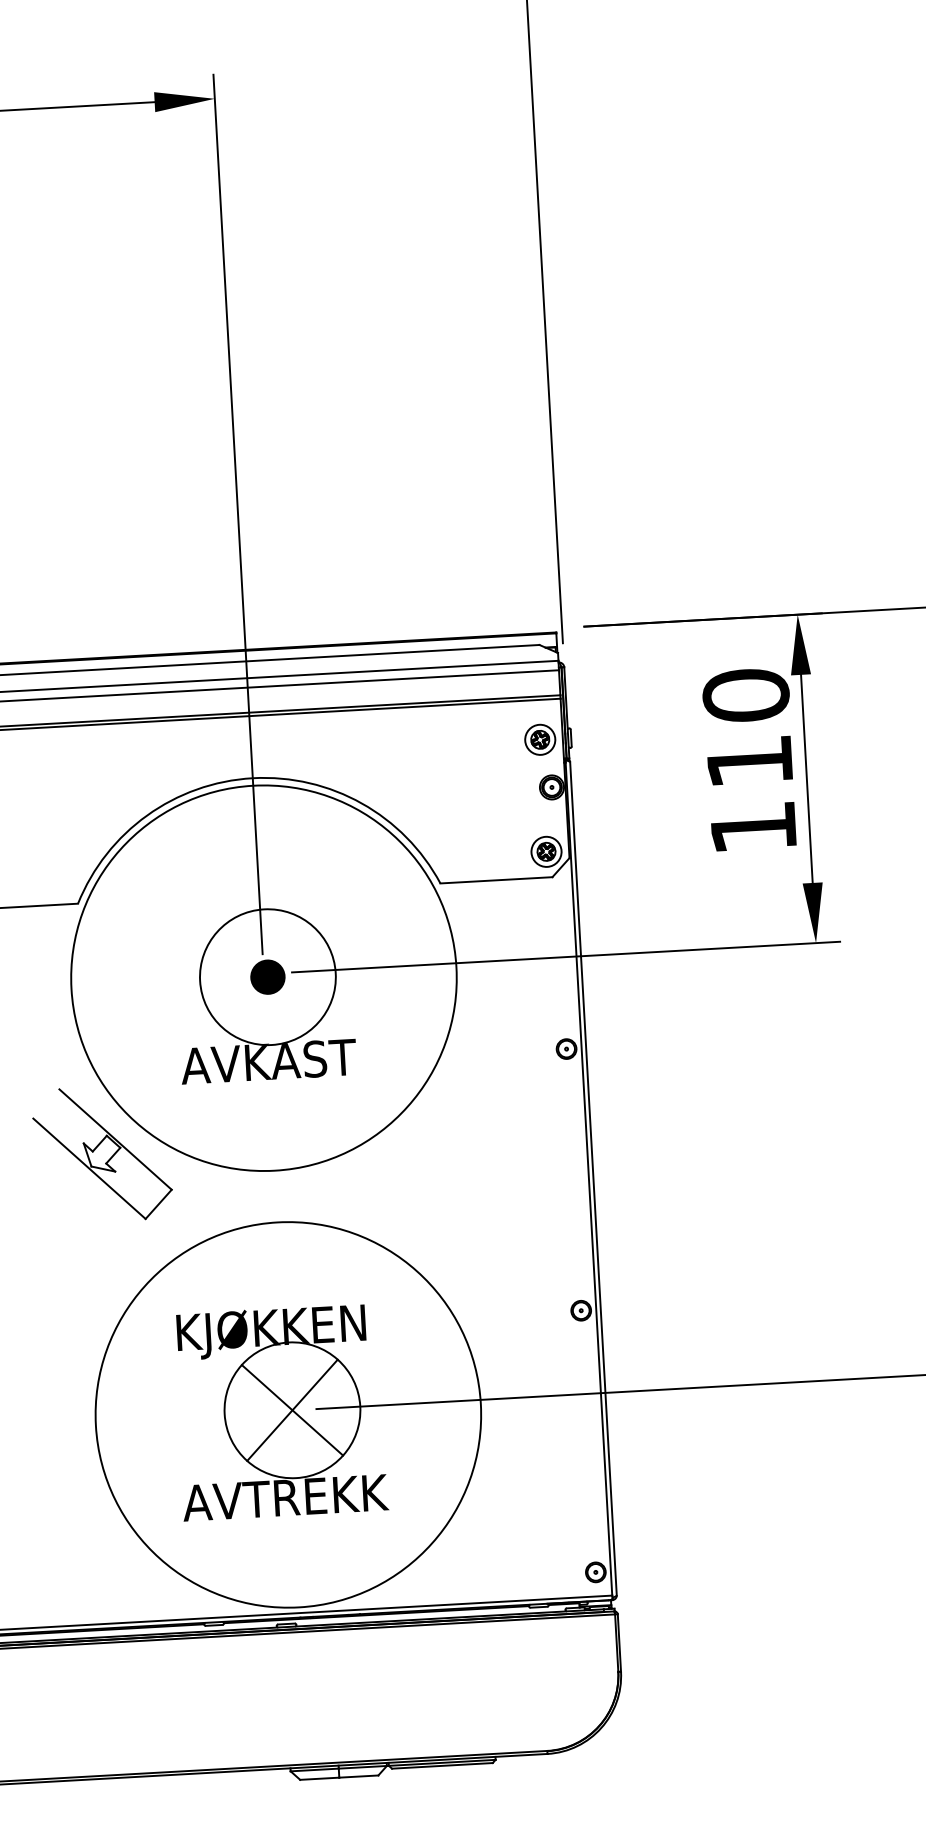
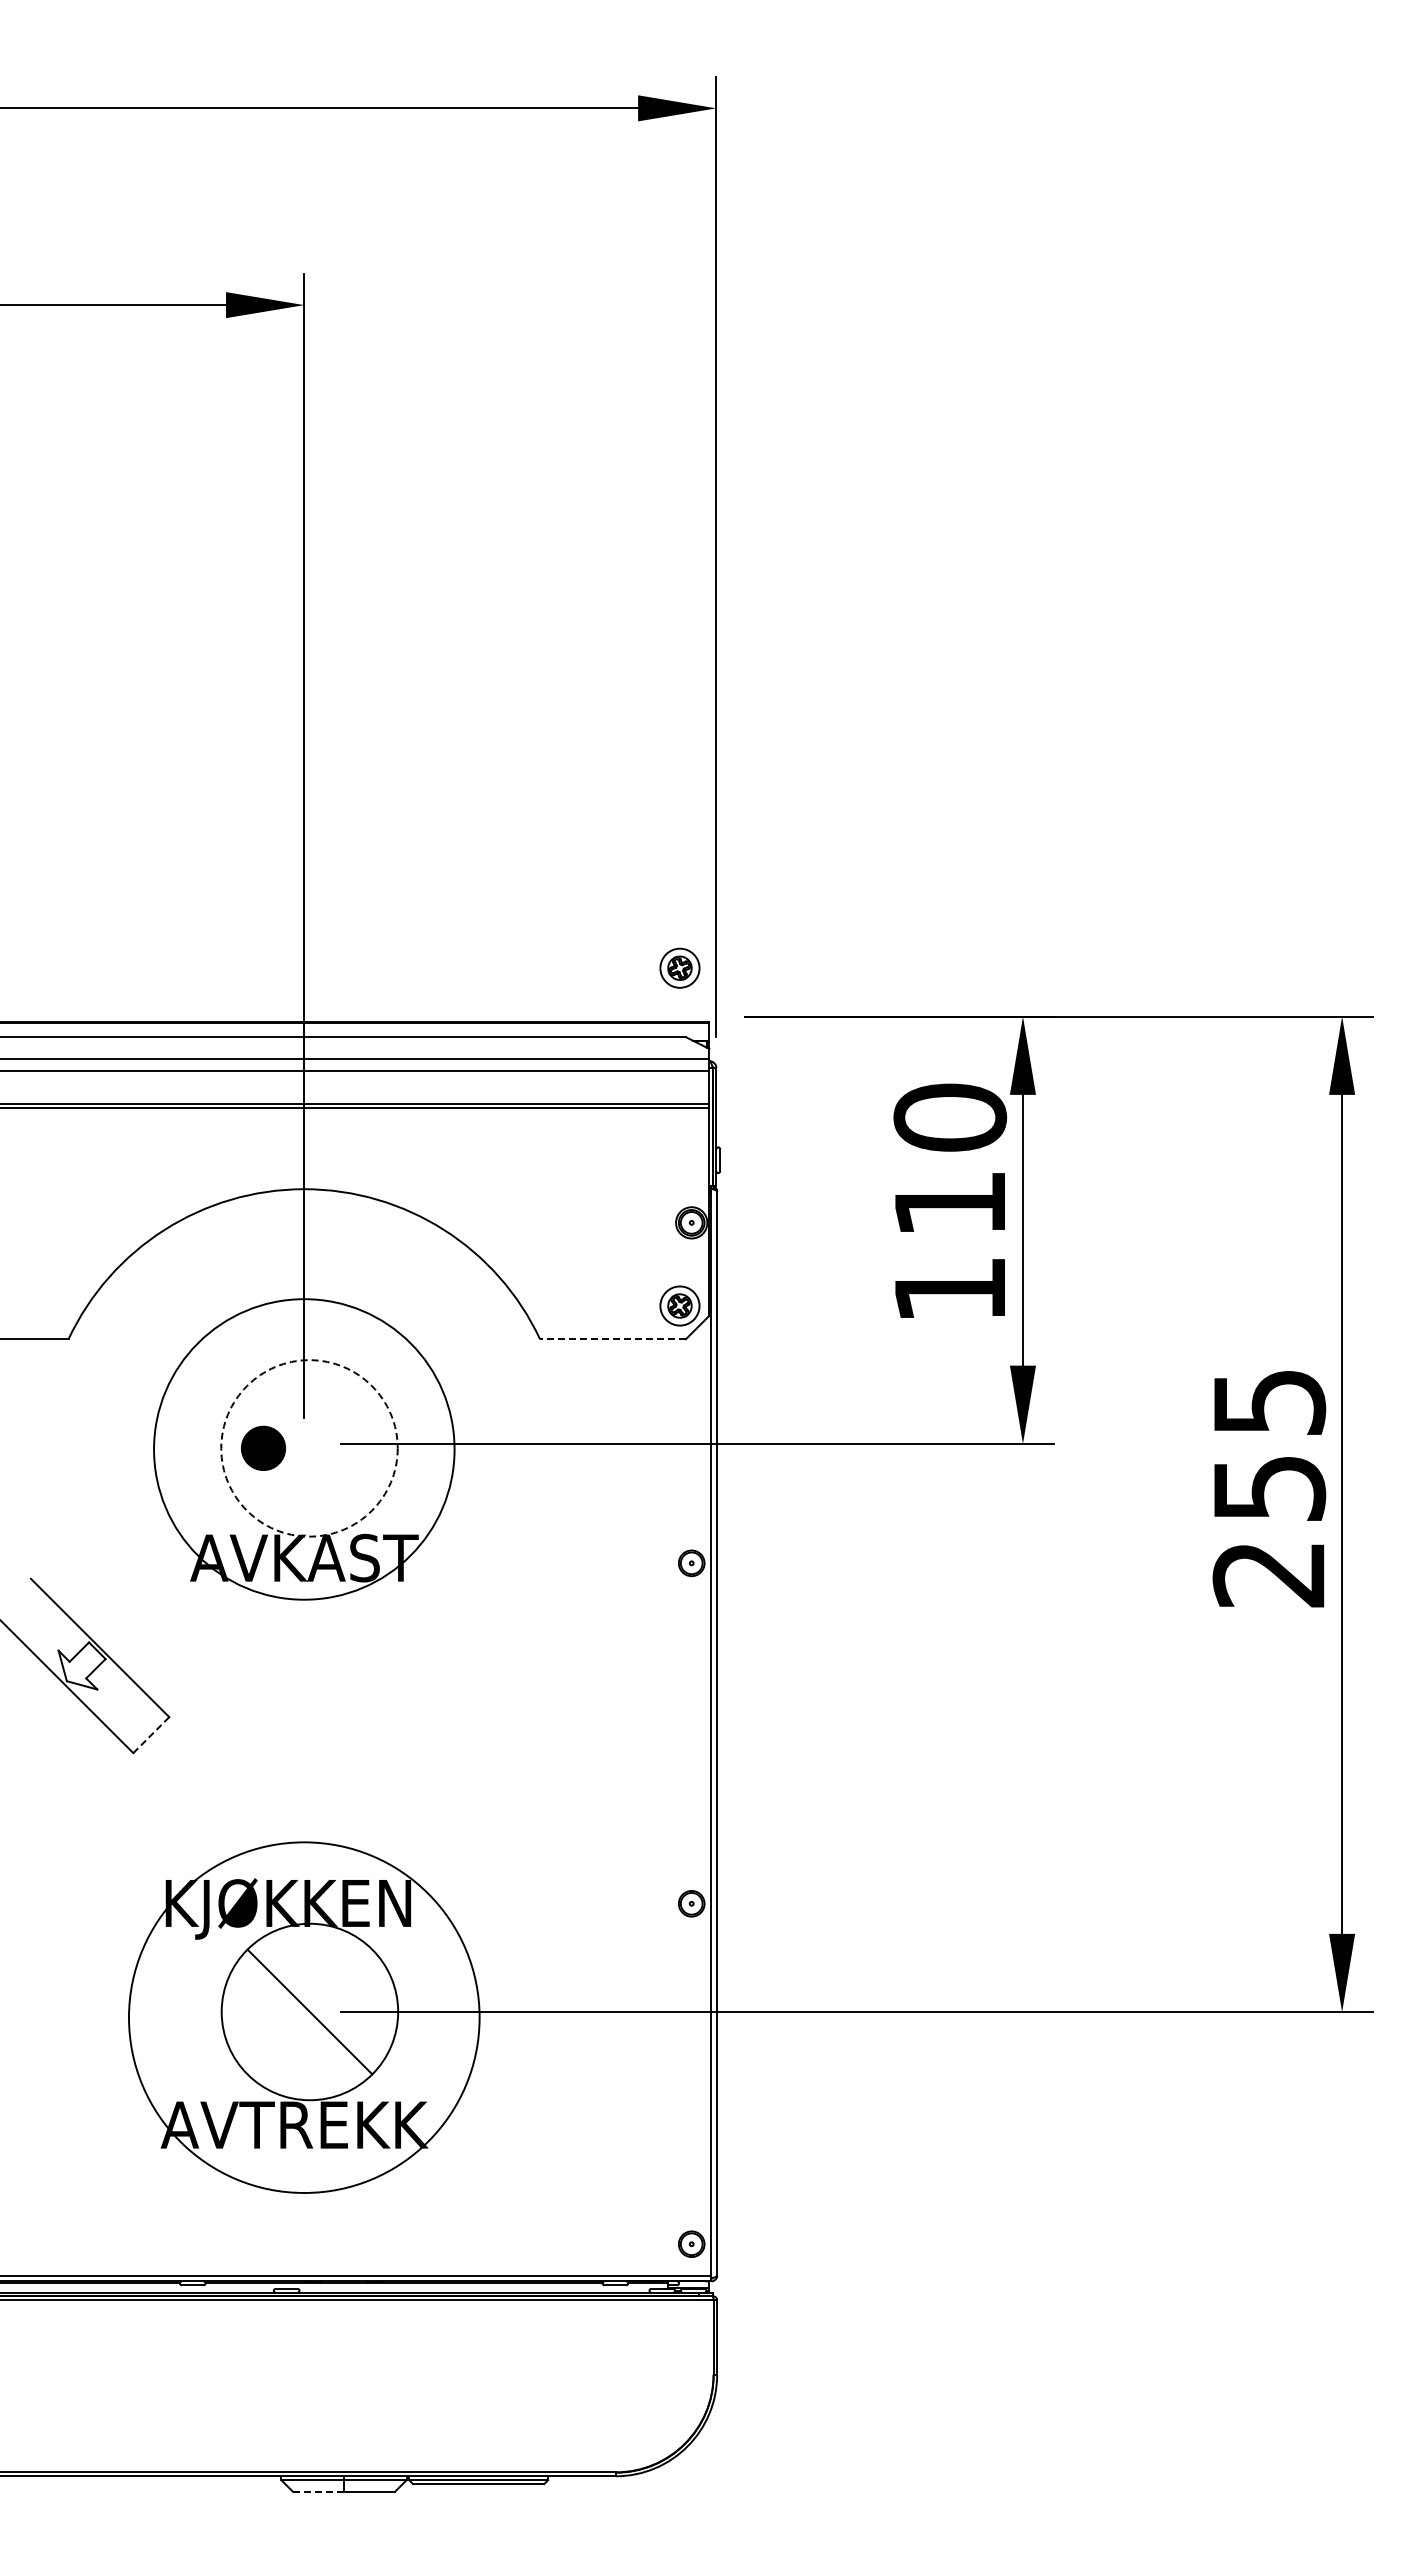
part: (539, 739) -> (679, 967), moved
line: (496, 880) -> (612, 1339), solid -> dashed
part: (267, 976) -> (263, 1447), moved
circle: (267, 977) -> (309, 1448), solid -> dashed
circle: (263, 978) -> (303, 1449), size x0.6
line: (158, 1204) -> (150, 1735), solid -> dashed
line: (292, 1409) -> (309, 2011), removed
circle: (287, 1414) -> (303, 2017), size x0.7
line: (320, 1778) -> (319, 2491), solid -> dashed

